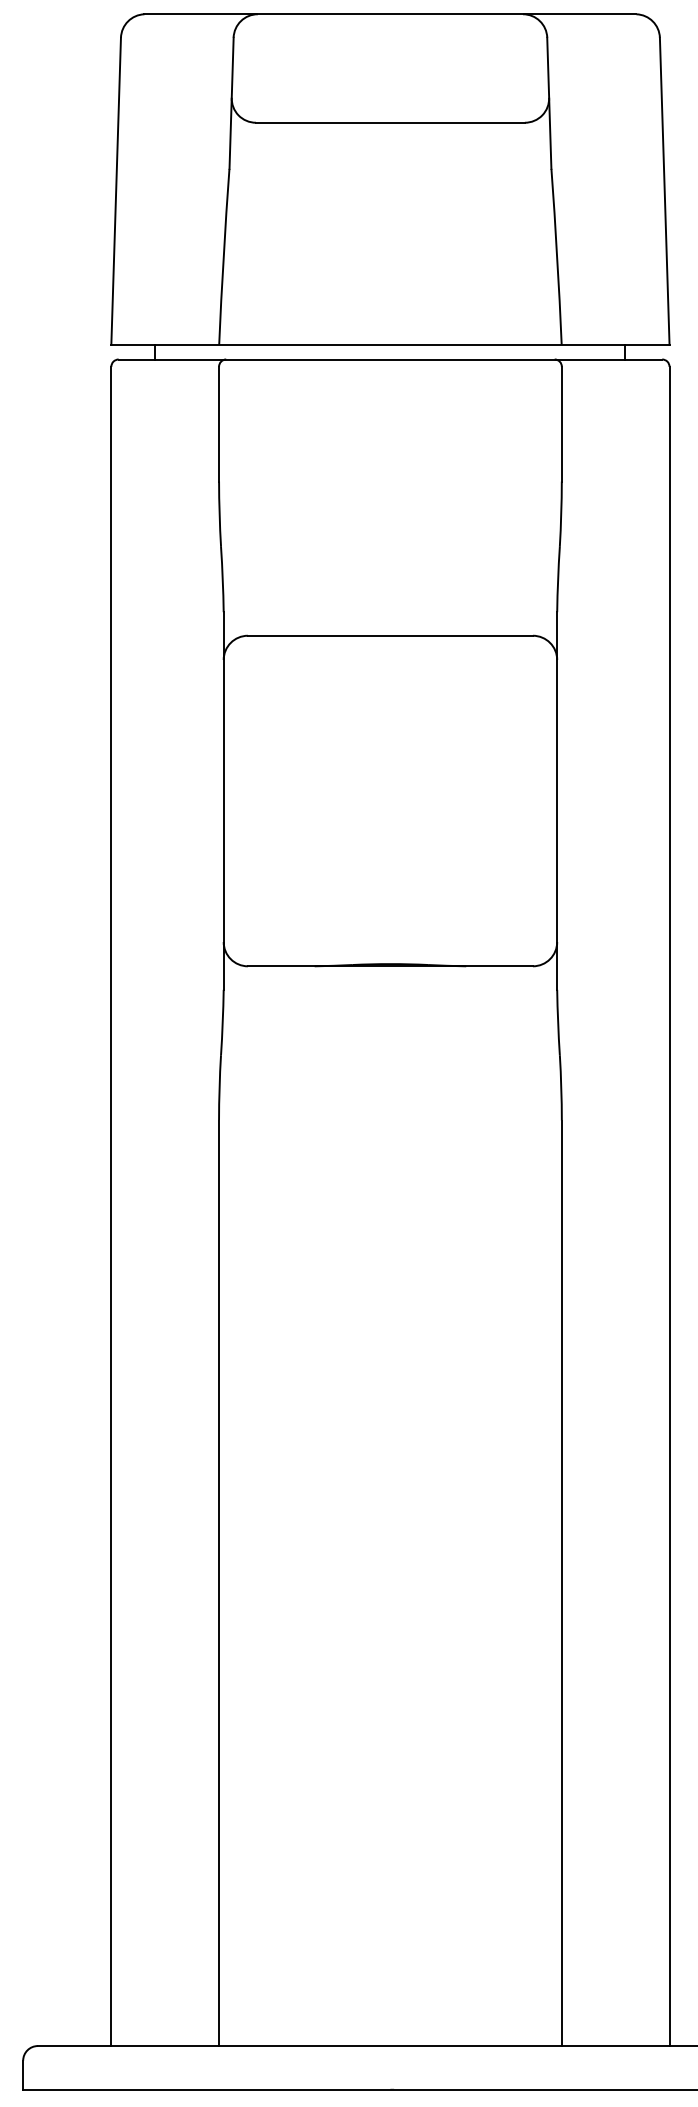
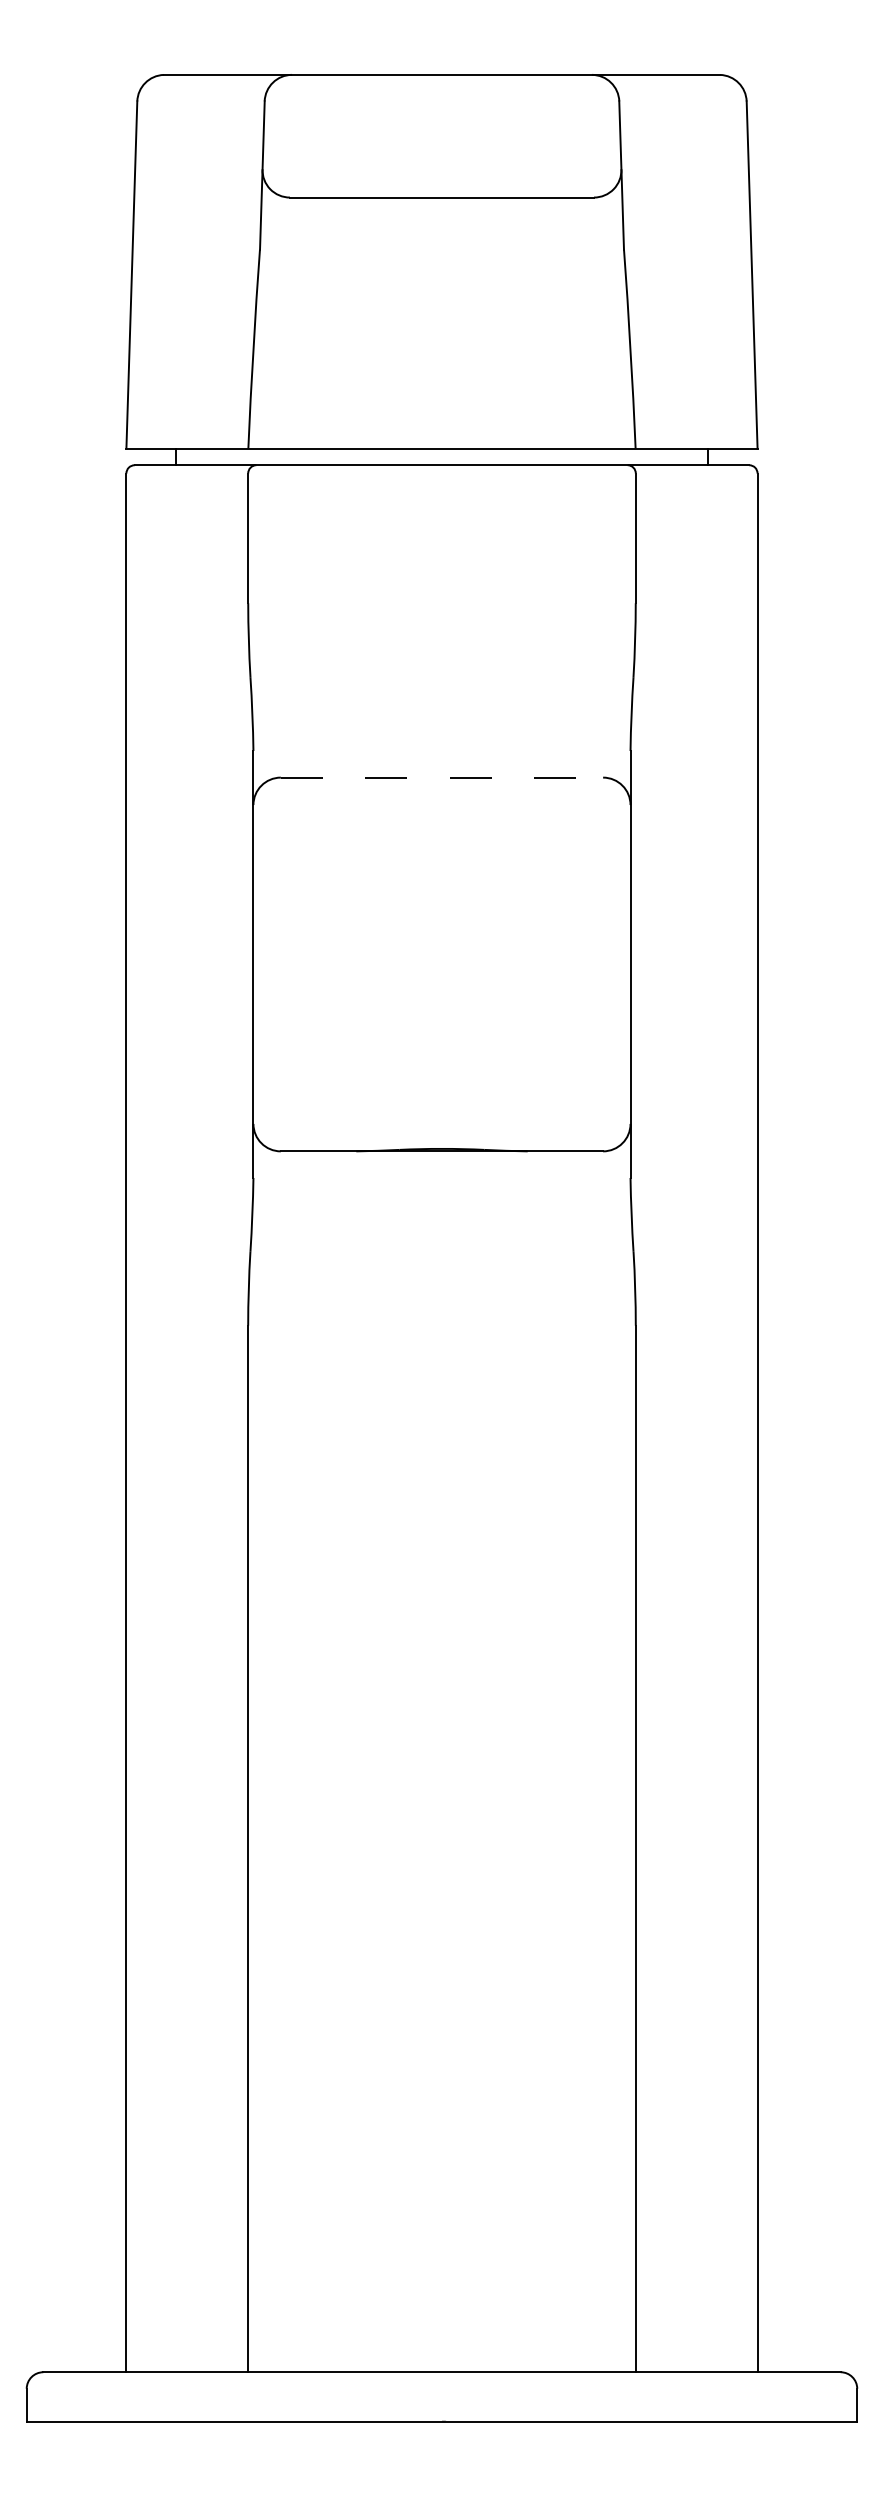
line: (390, 635) -> (442, 777), solid -> dashed

